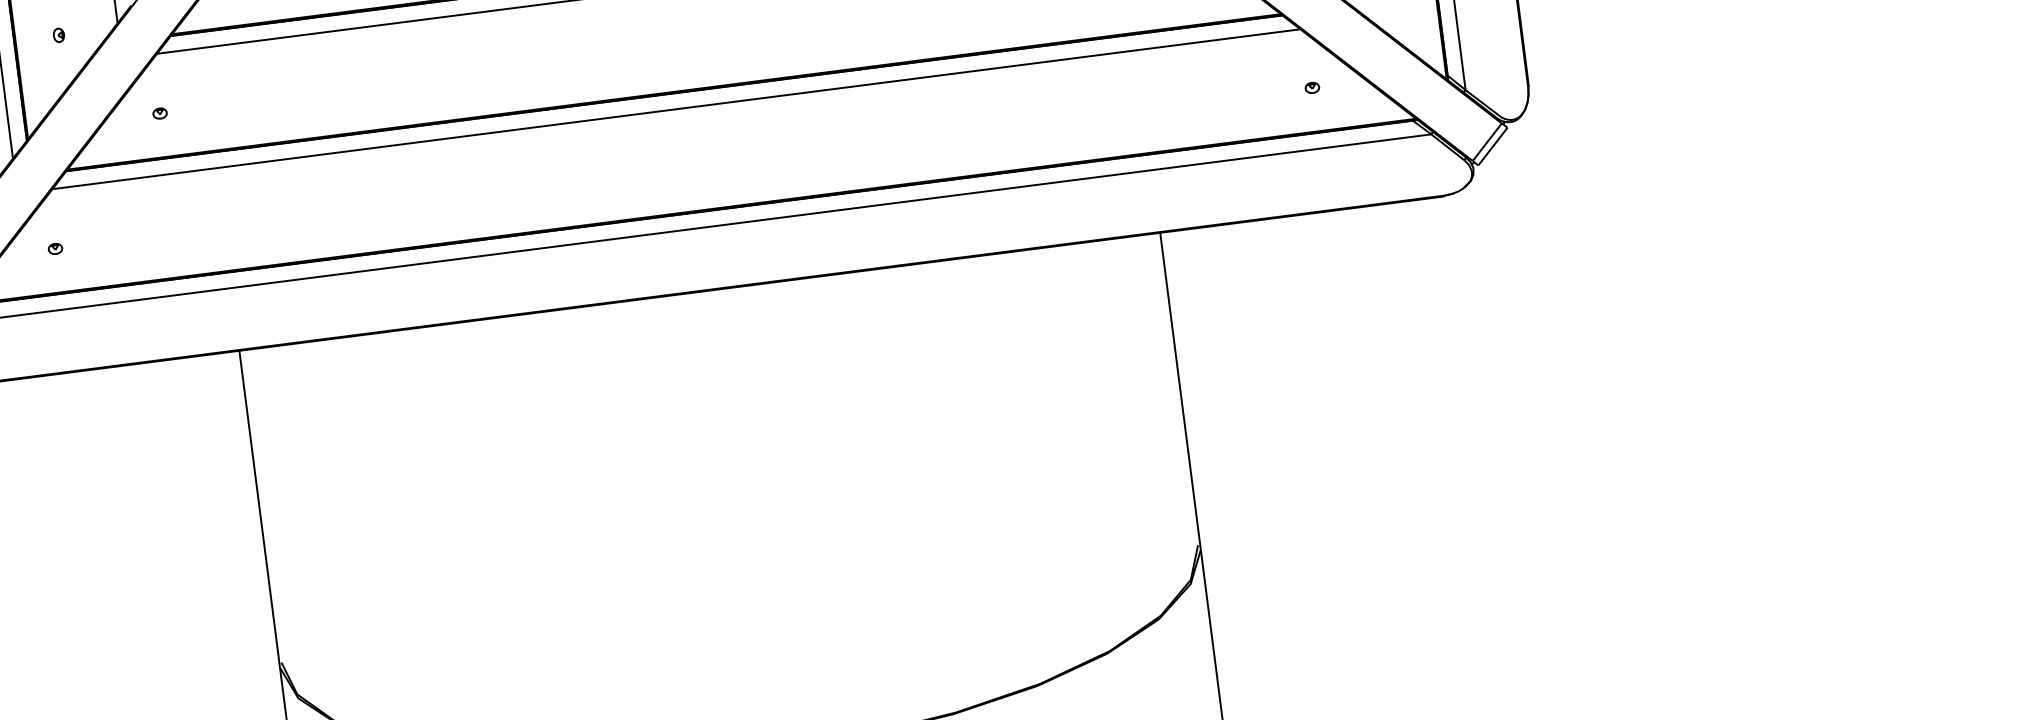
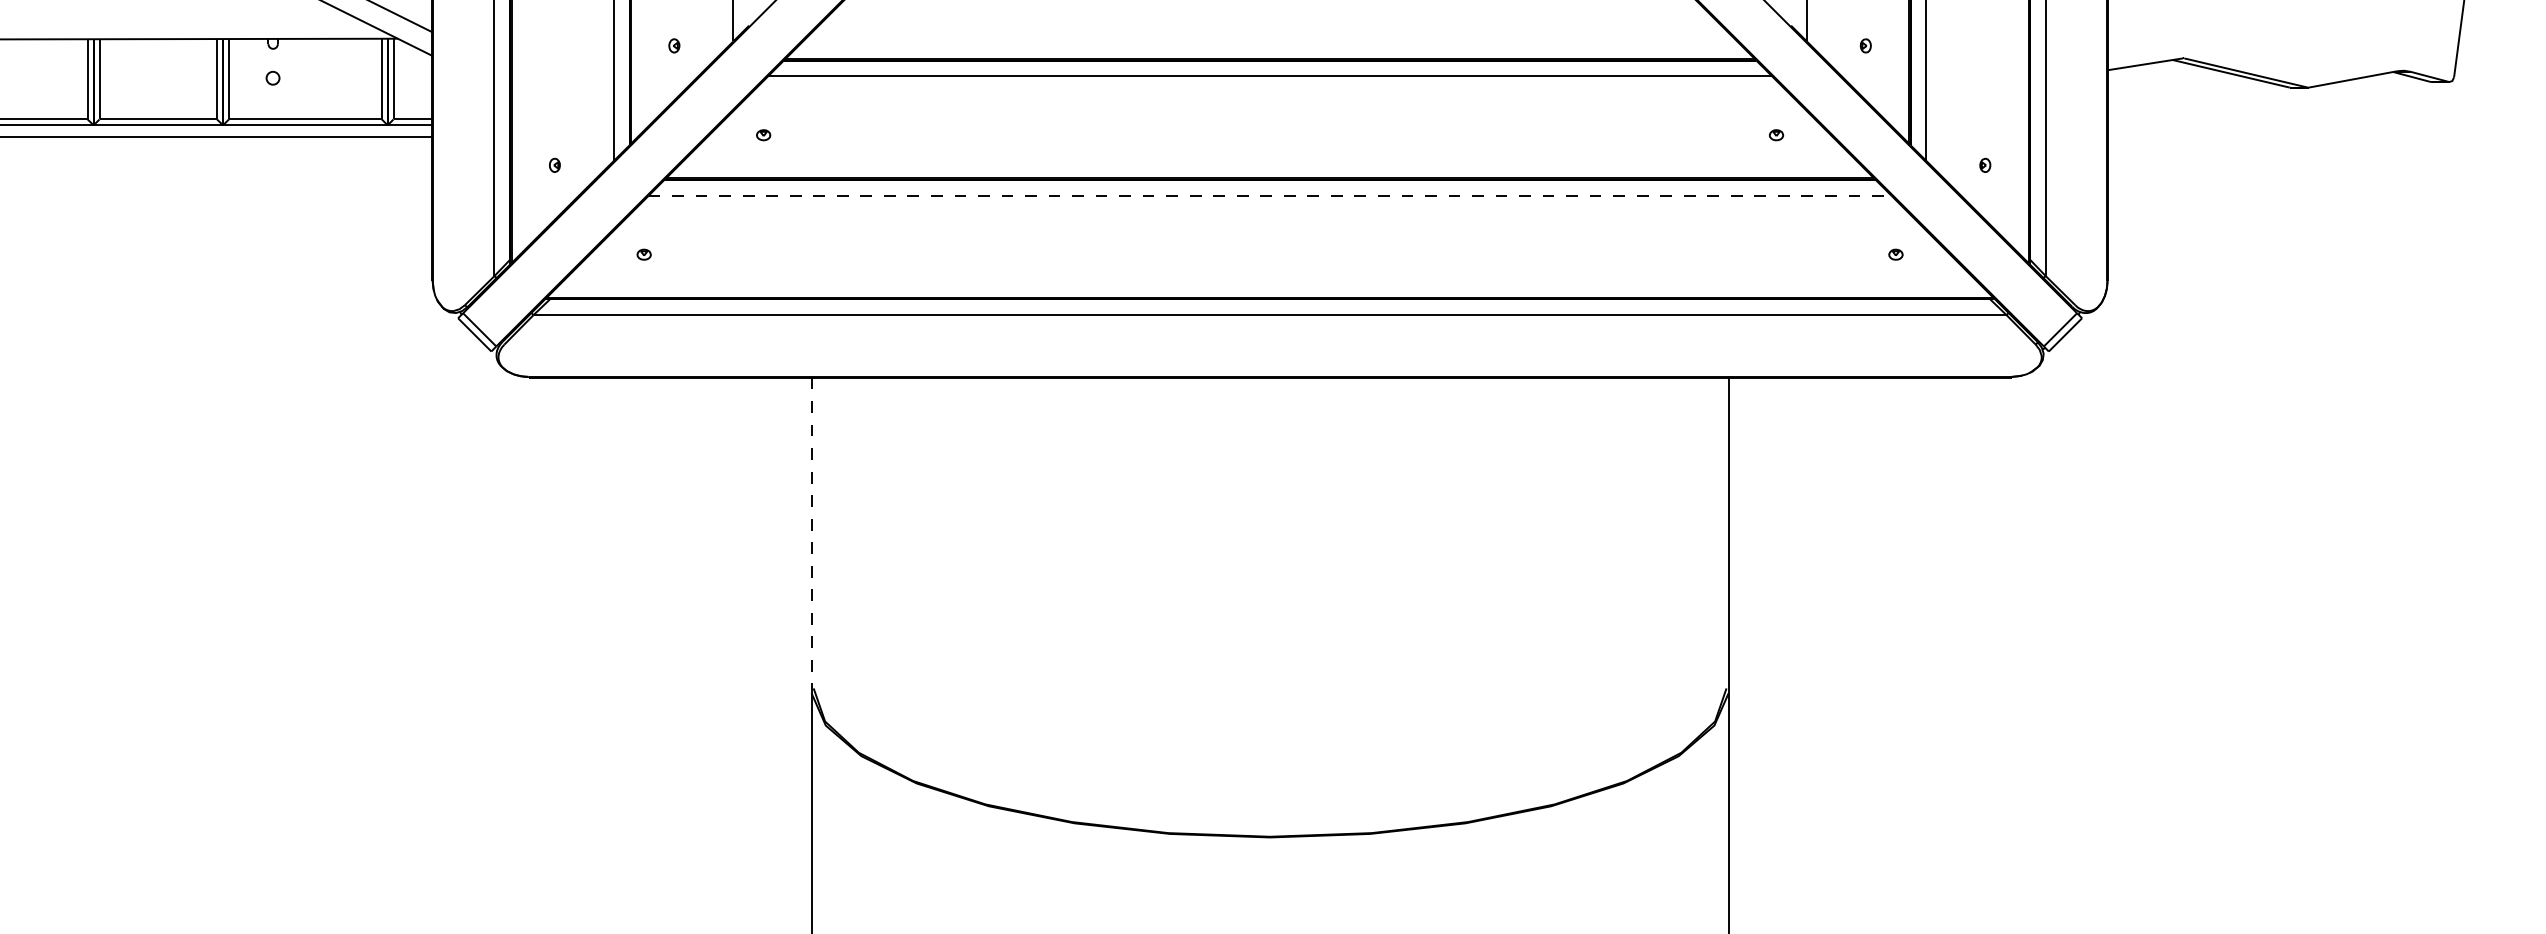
line: (676, 108) -> (1270, 195), solid -> dashed
line: (259, 509) -> (811, 535), solid -> dashed

